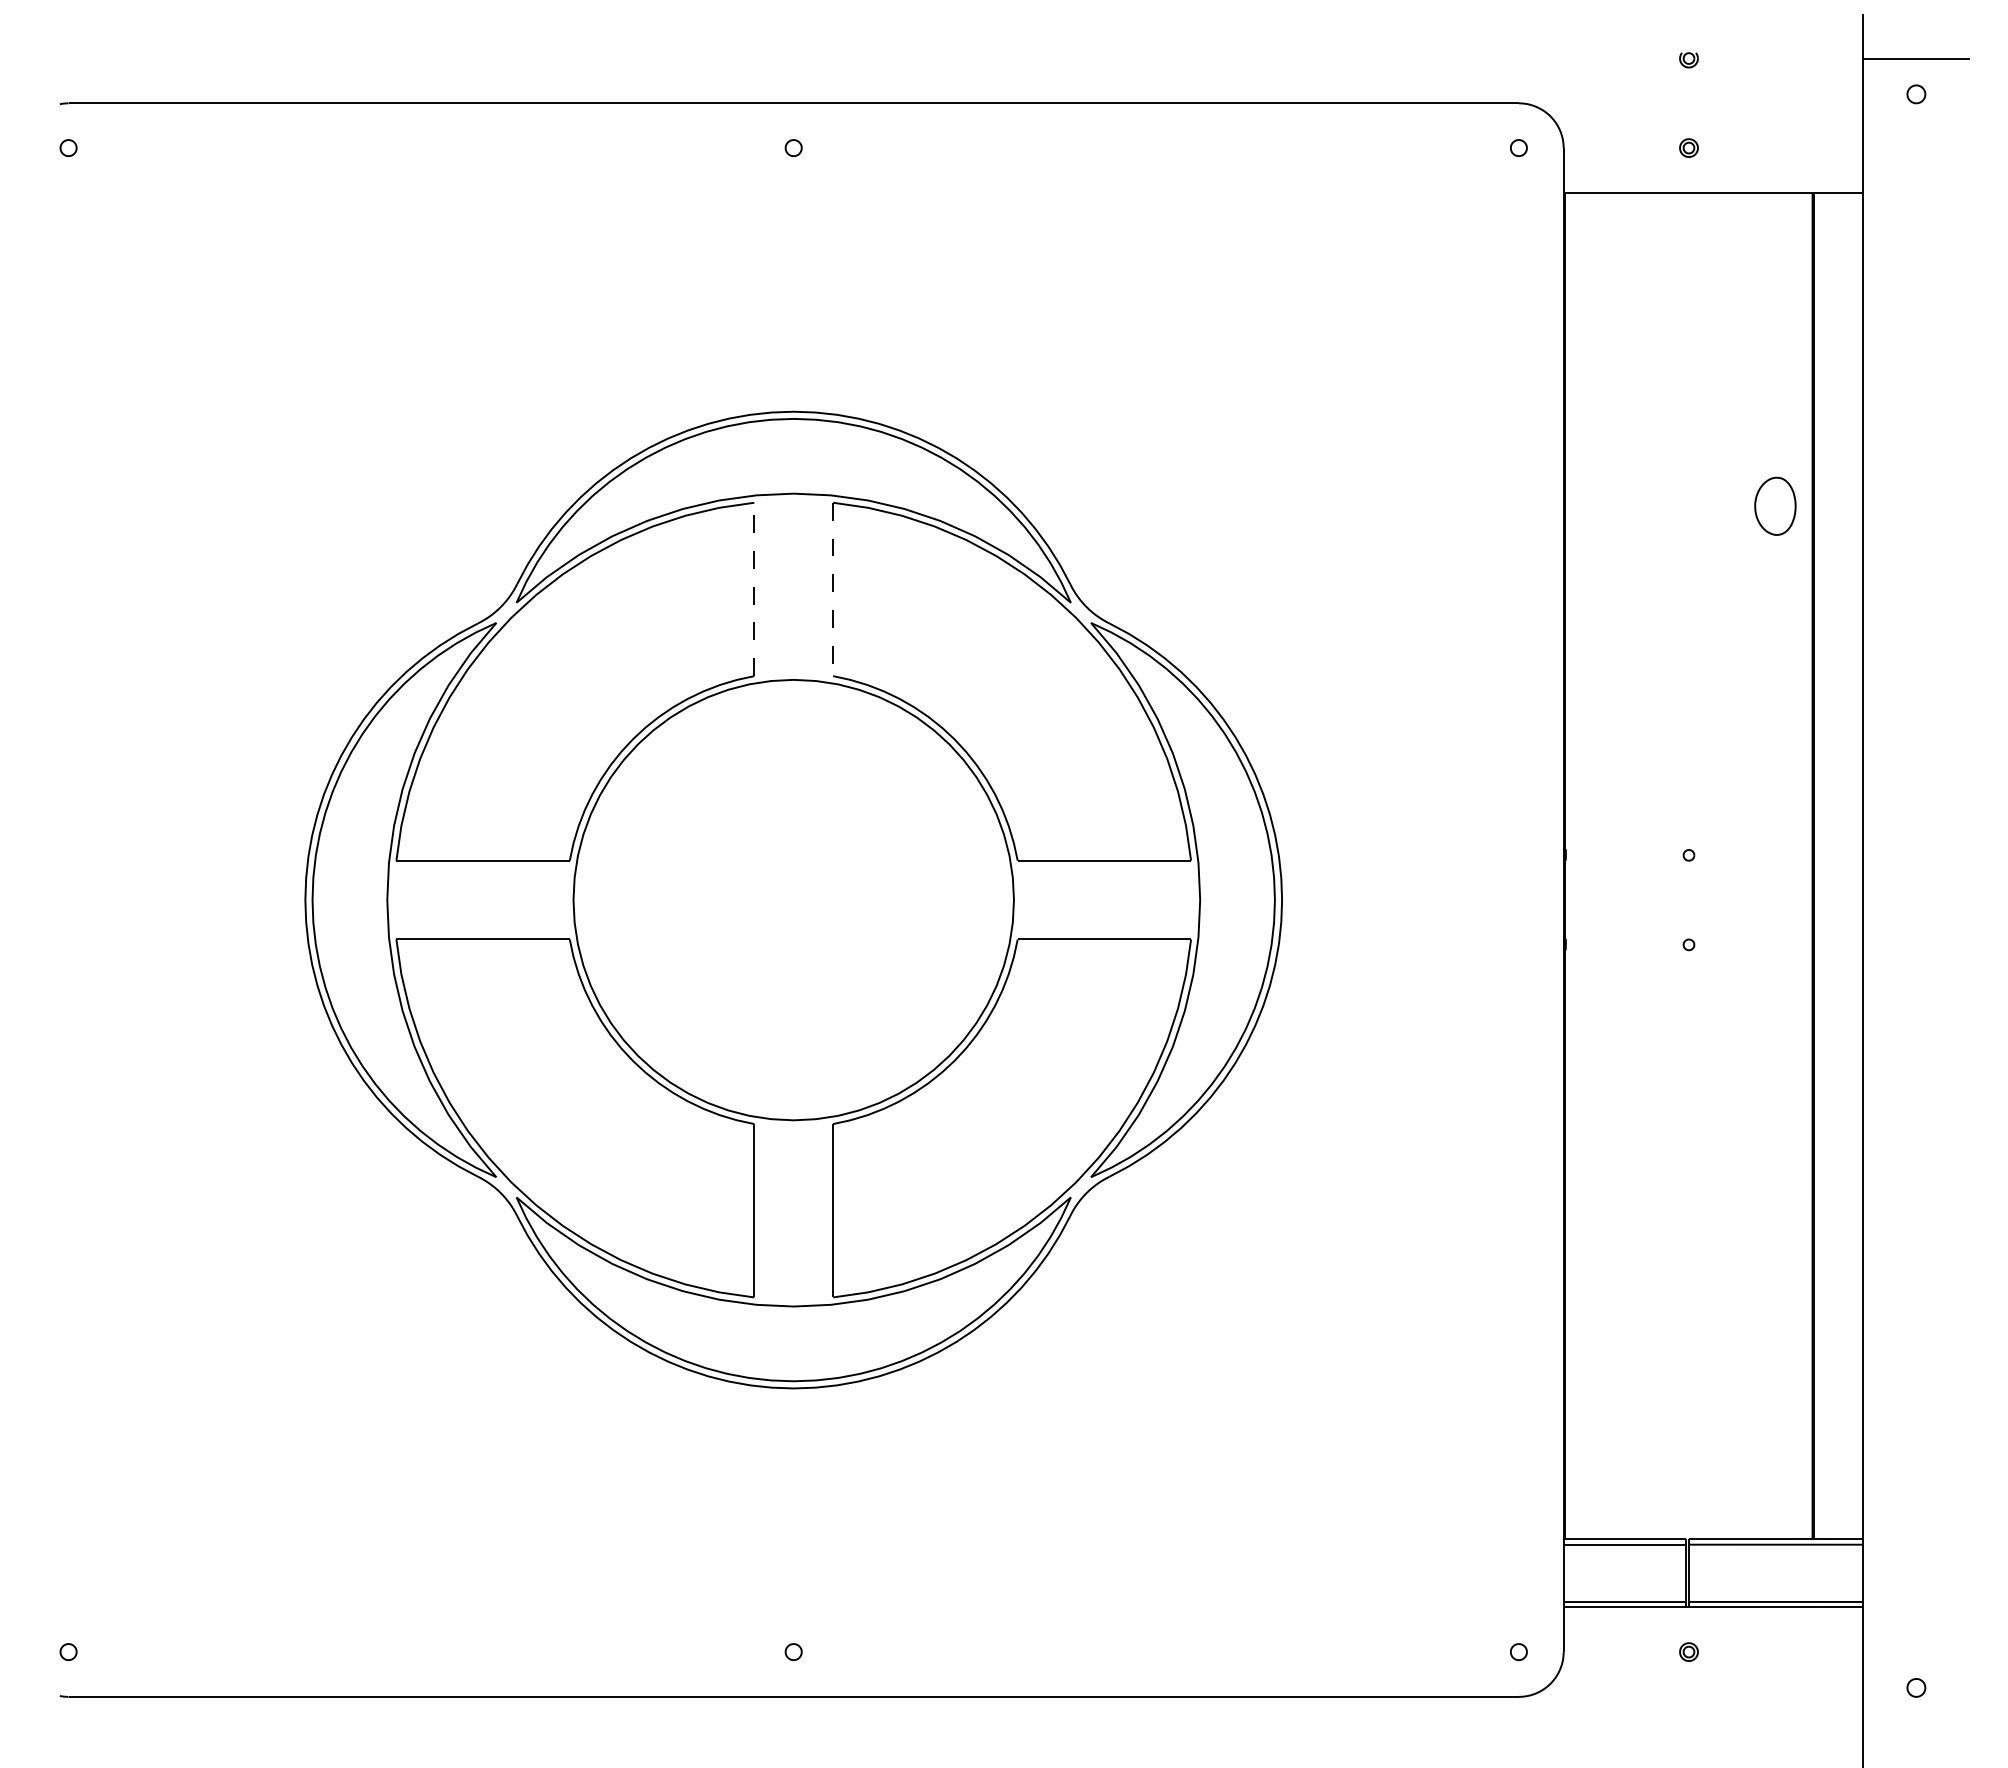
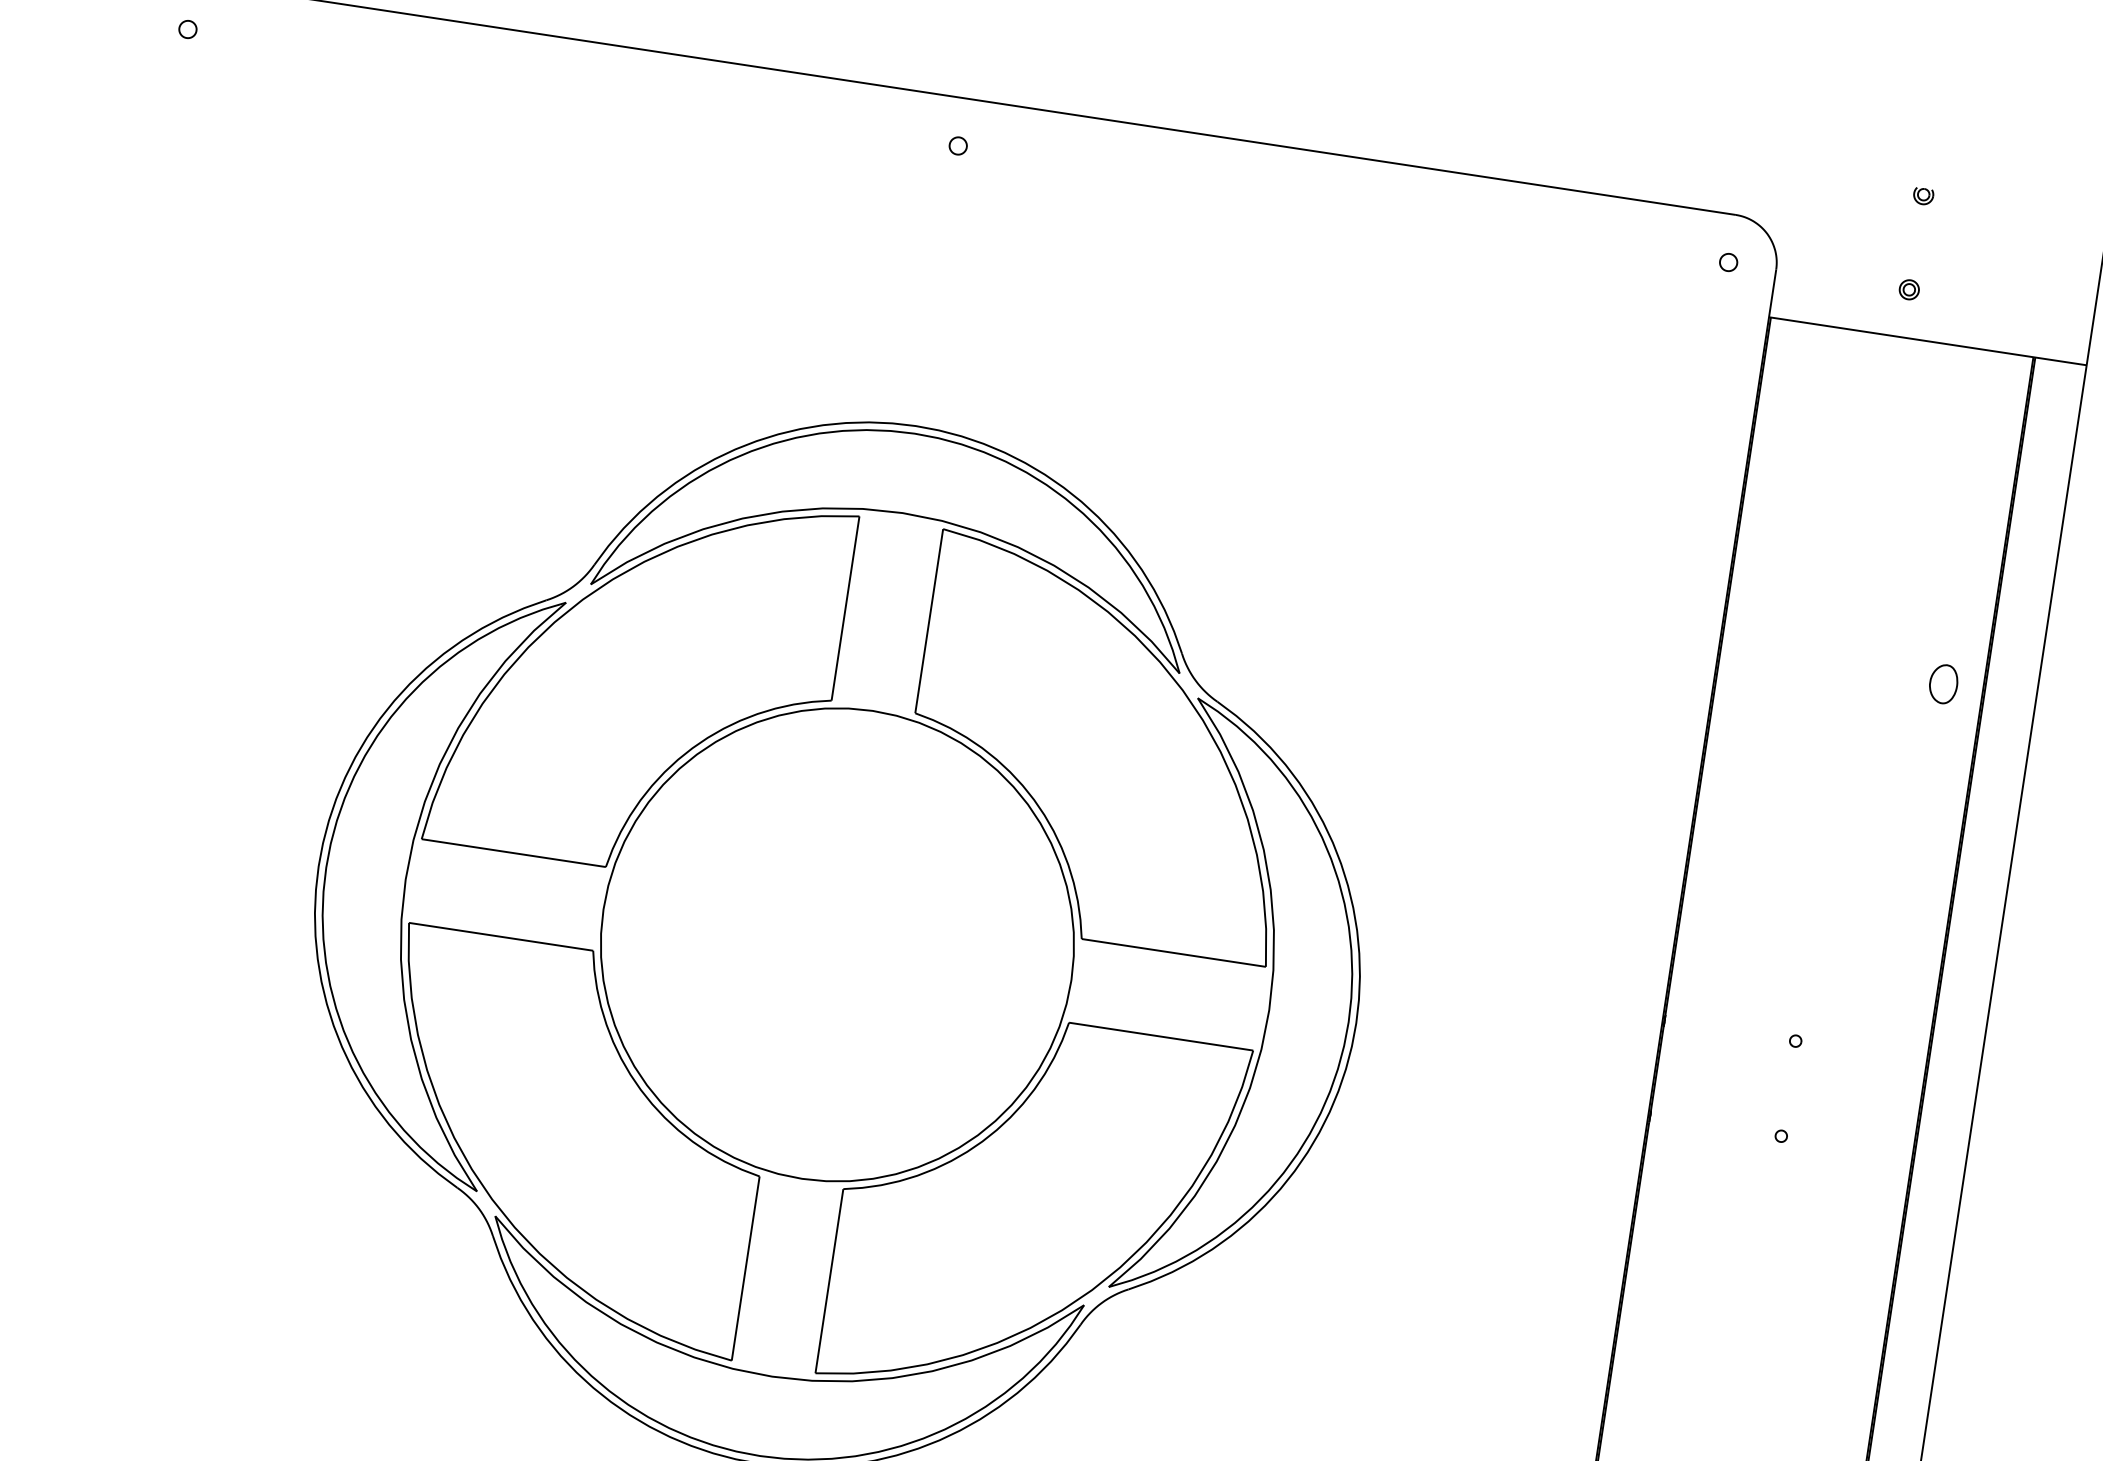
part: (1775, 505) -> (1943, 683), size x0.62
line: (754, 589) -> (845, 608), dashed -> solid
line: (833, 589) -> (929, 621), dashed -> solid

